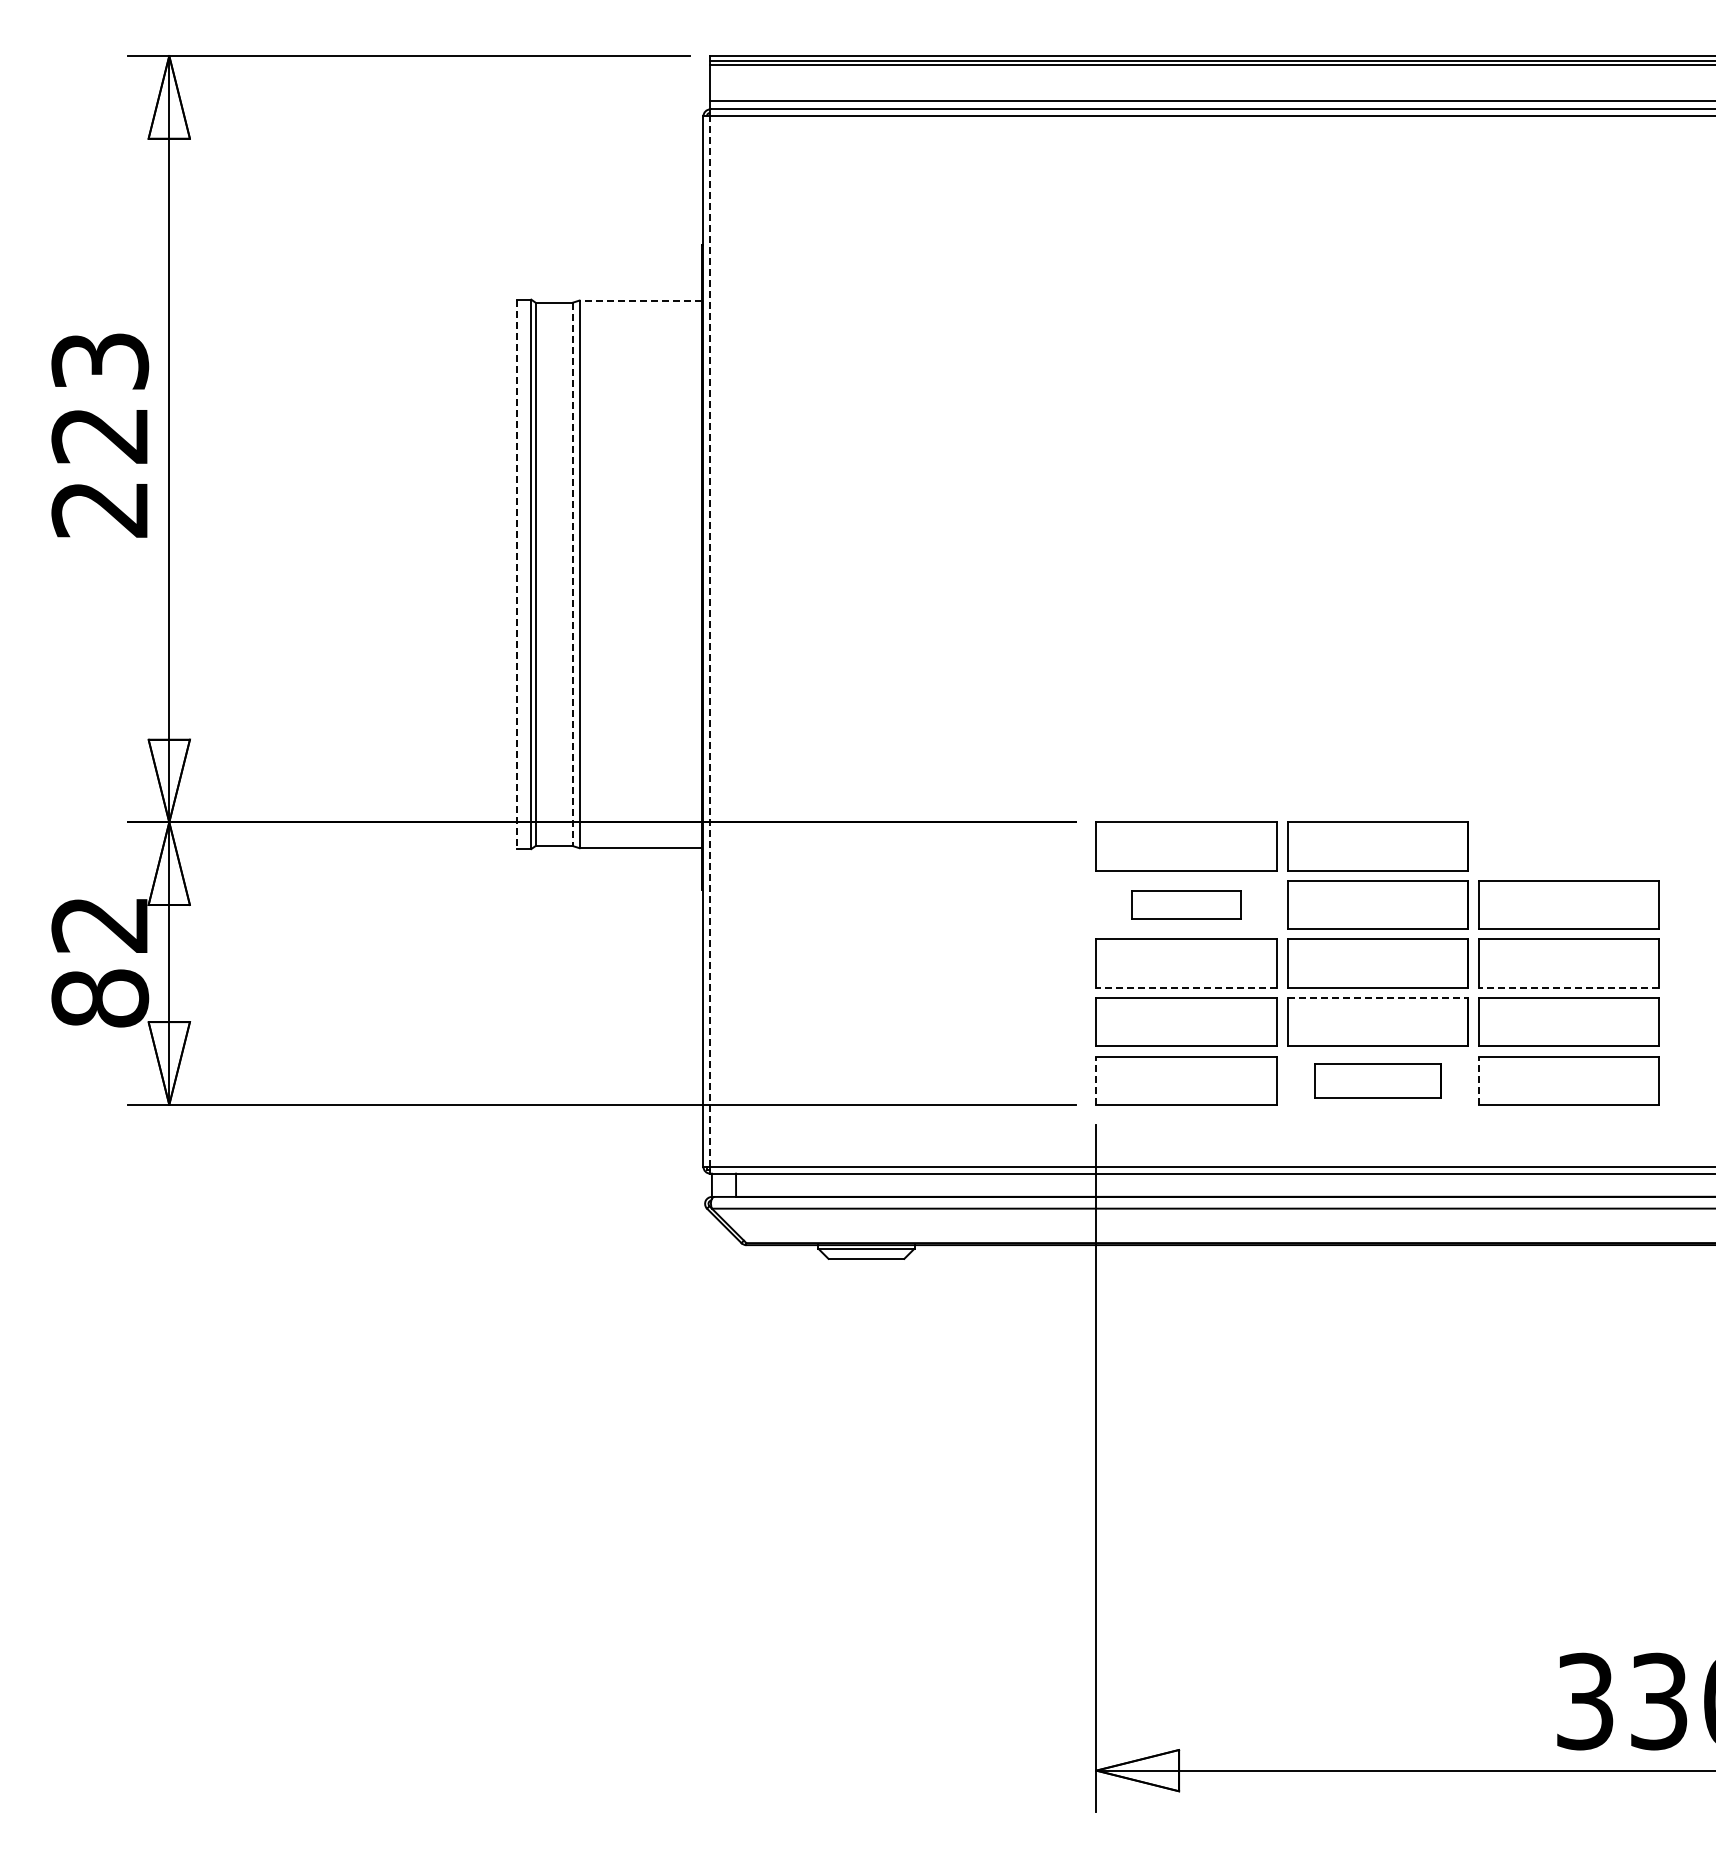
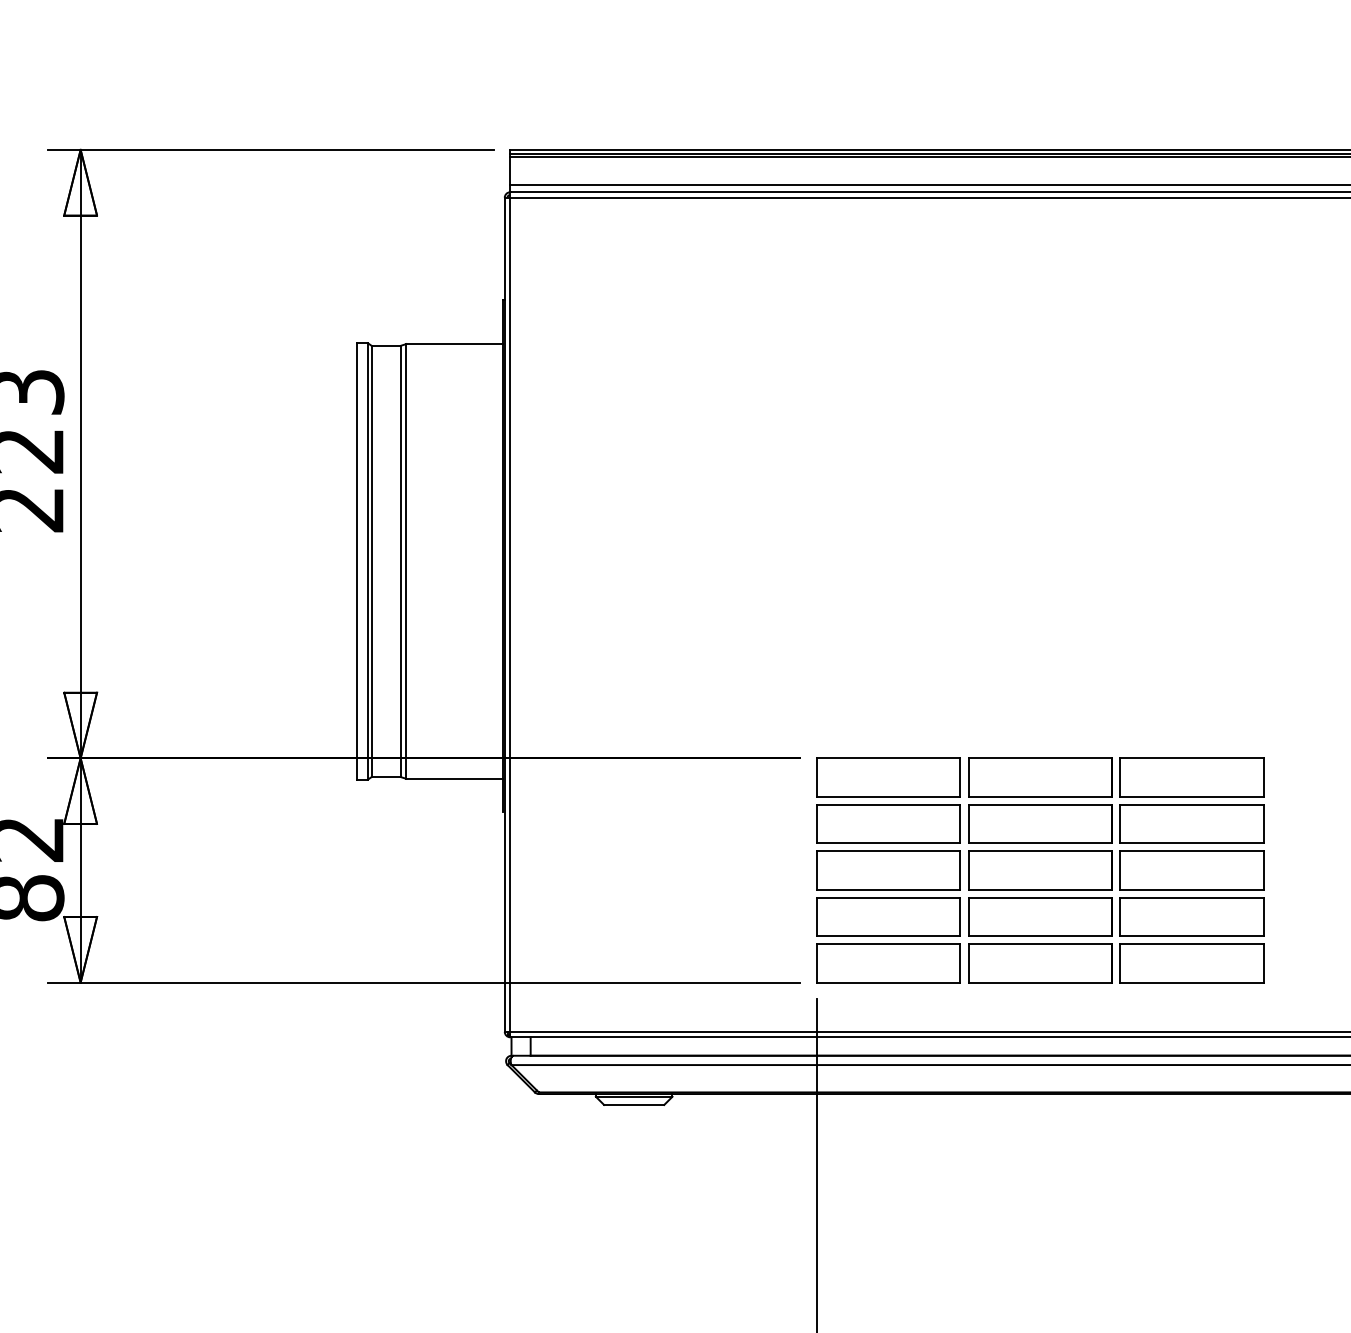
line: (640, 300) -> (454, 343), dashed -> solid
line: (517, 574) -> (357, 561), dashed -> solid
line: (572, 574) -> (400, 561), dashed -> solid
line: (710, 641) -> (510, 614), dashed -> solid
part: (1568, 846) -> (1191, 777), added
part: (1186, 904) -> (888, 823), size x1.67
line: (1186, 987) -> (888, 889), dashed -> solid
line: (1568, 987) -> (1191, 889), dashed -> solid
line: (1378, 998) -> (1040, 898), dashed -> solid
line: (1096, 1080) -> (816, 963), dashed -> solid
part: (1377, 1080) -> (1039, 963), size x1.43
line: (1478, 1080) -> (1120, 963), dashed -> solid

